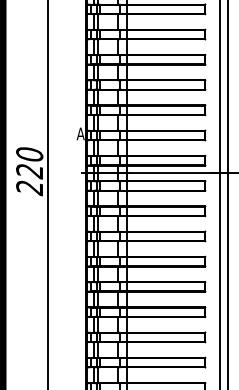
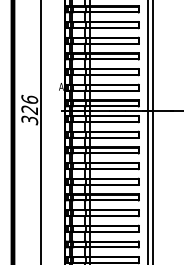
text: (29, 170) -> (29, 109), 220 -> 326

